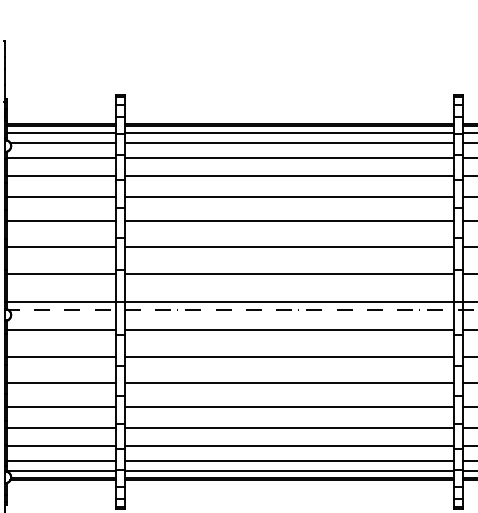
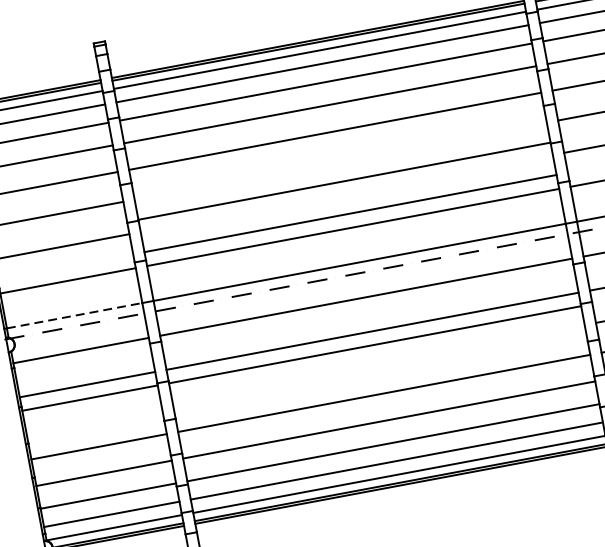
line: (288, 221) -> (343, 181), moved
line: (288, 247) -> (349, 214), moved
line: (62, 302) -> (75, 316), solid -> dashed
line: (61, 382) -> (89, 397), moved
line: (288, 382) -> (374, 344), moved

